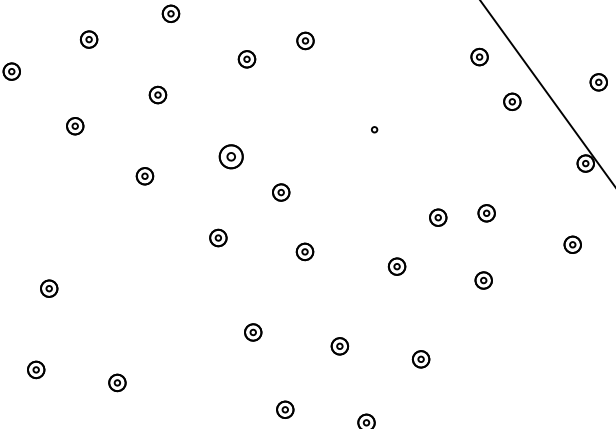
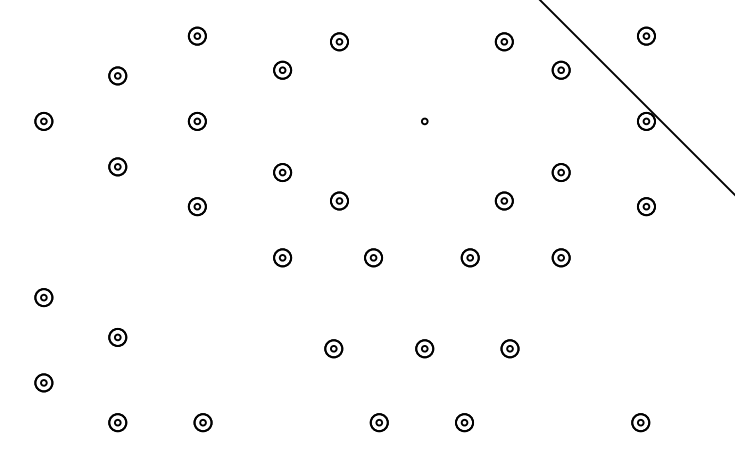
part: (478, 56) -> (503, 41), moved
part: (231, 156) -> (282, 172), size x0.71
part: (486, 213) -> (560, 172), moved

